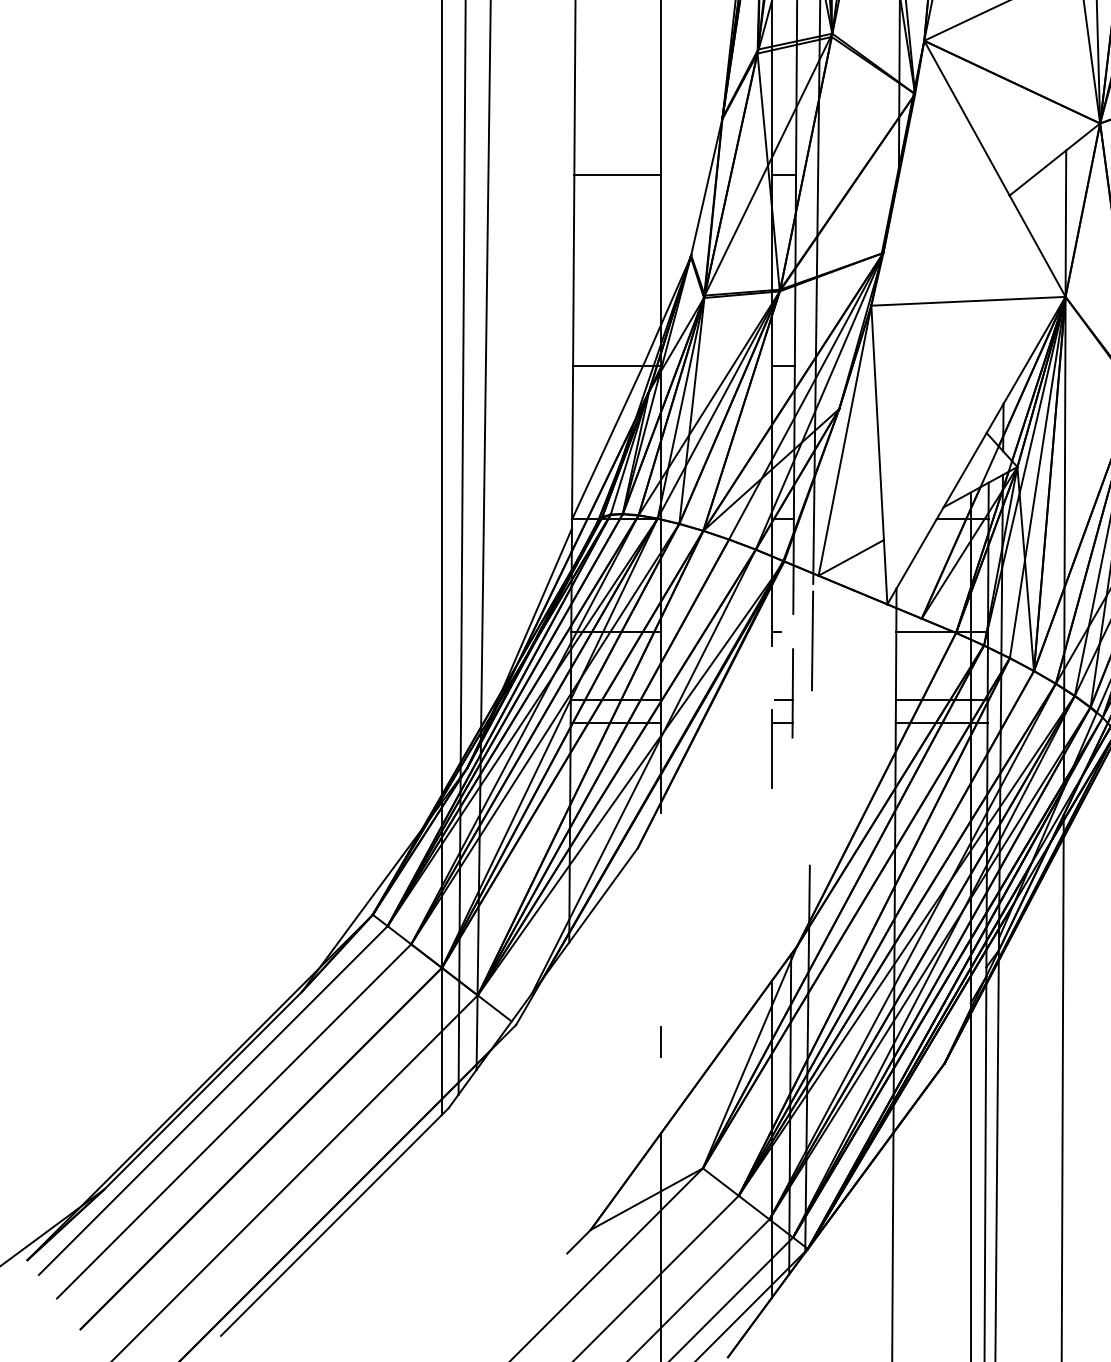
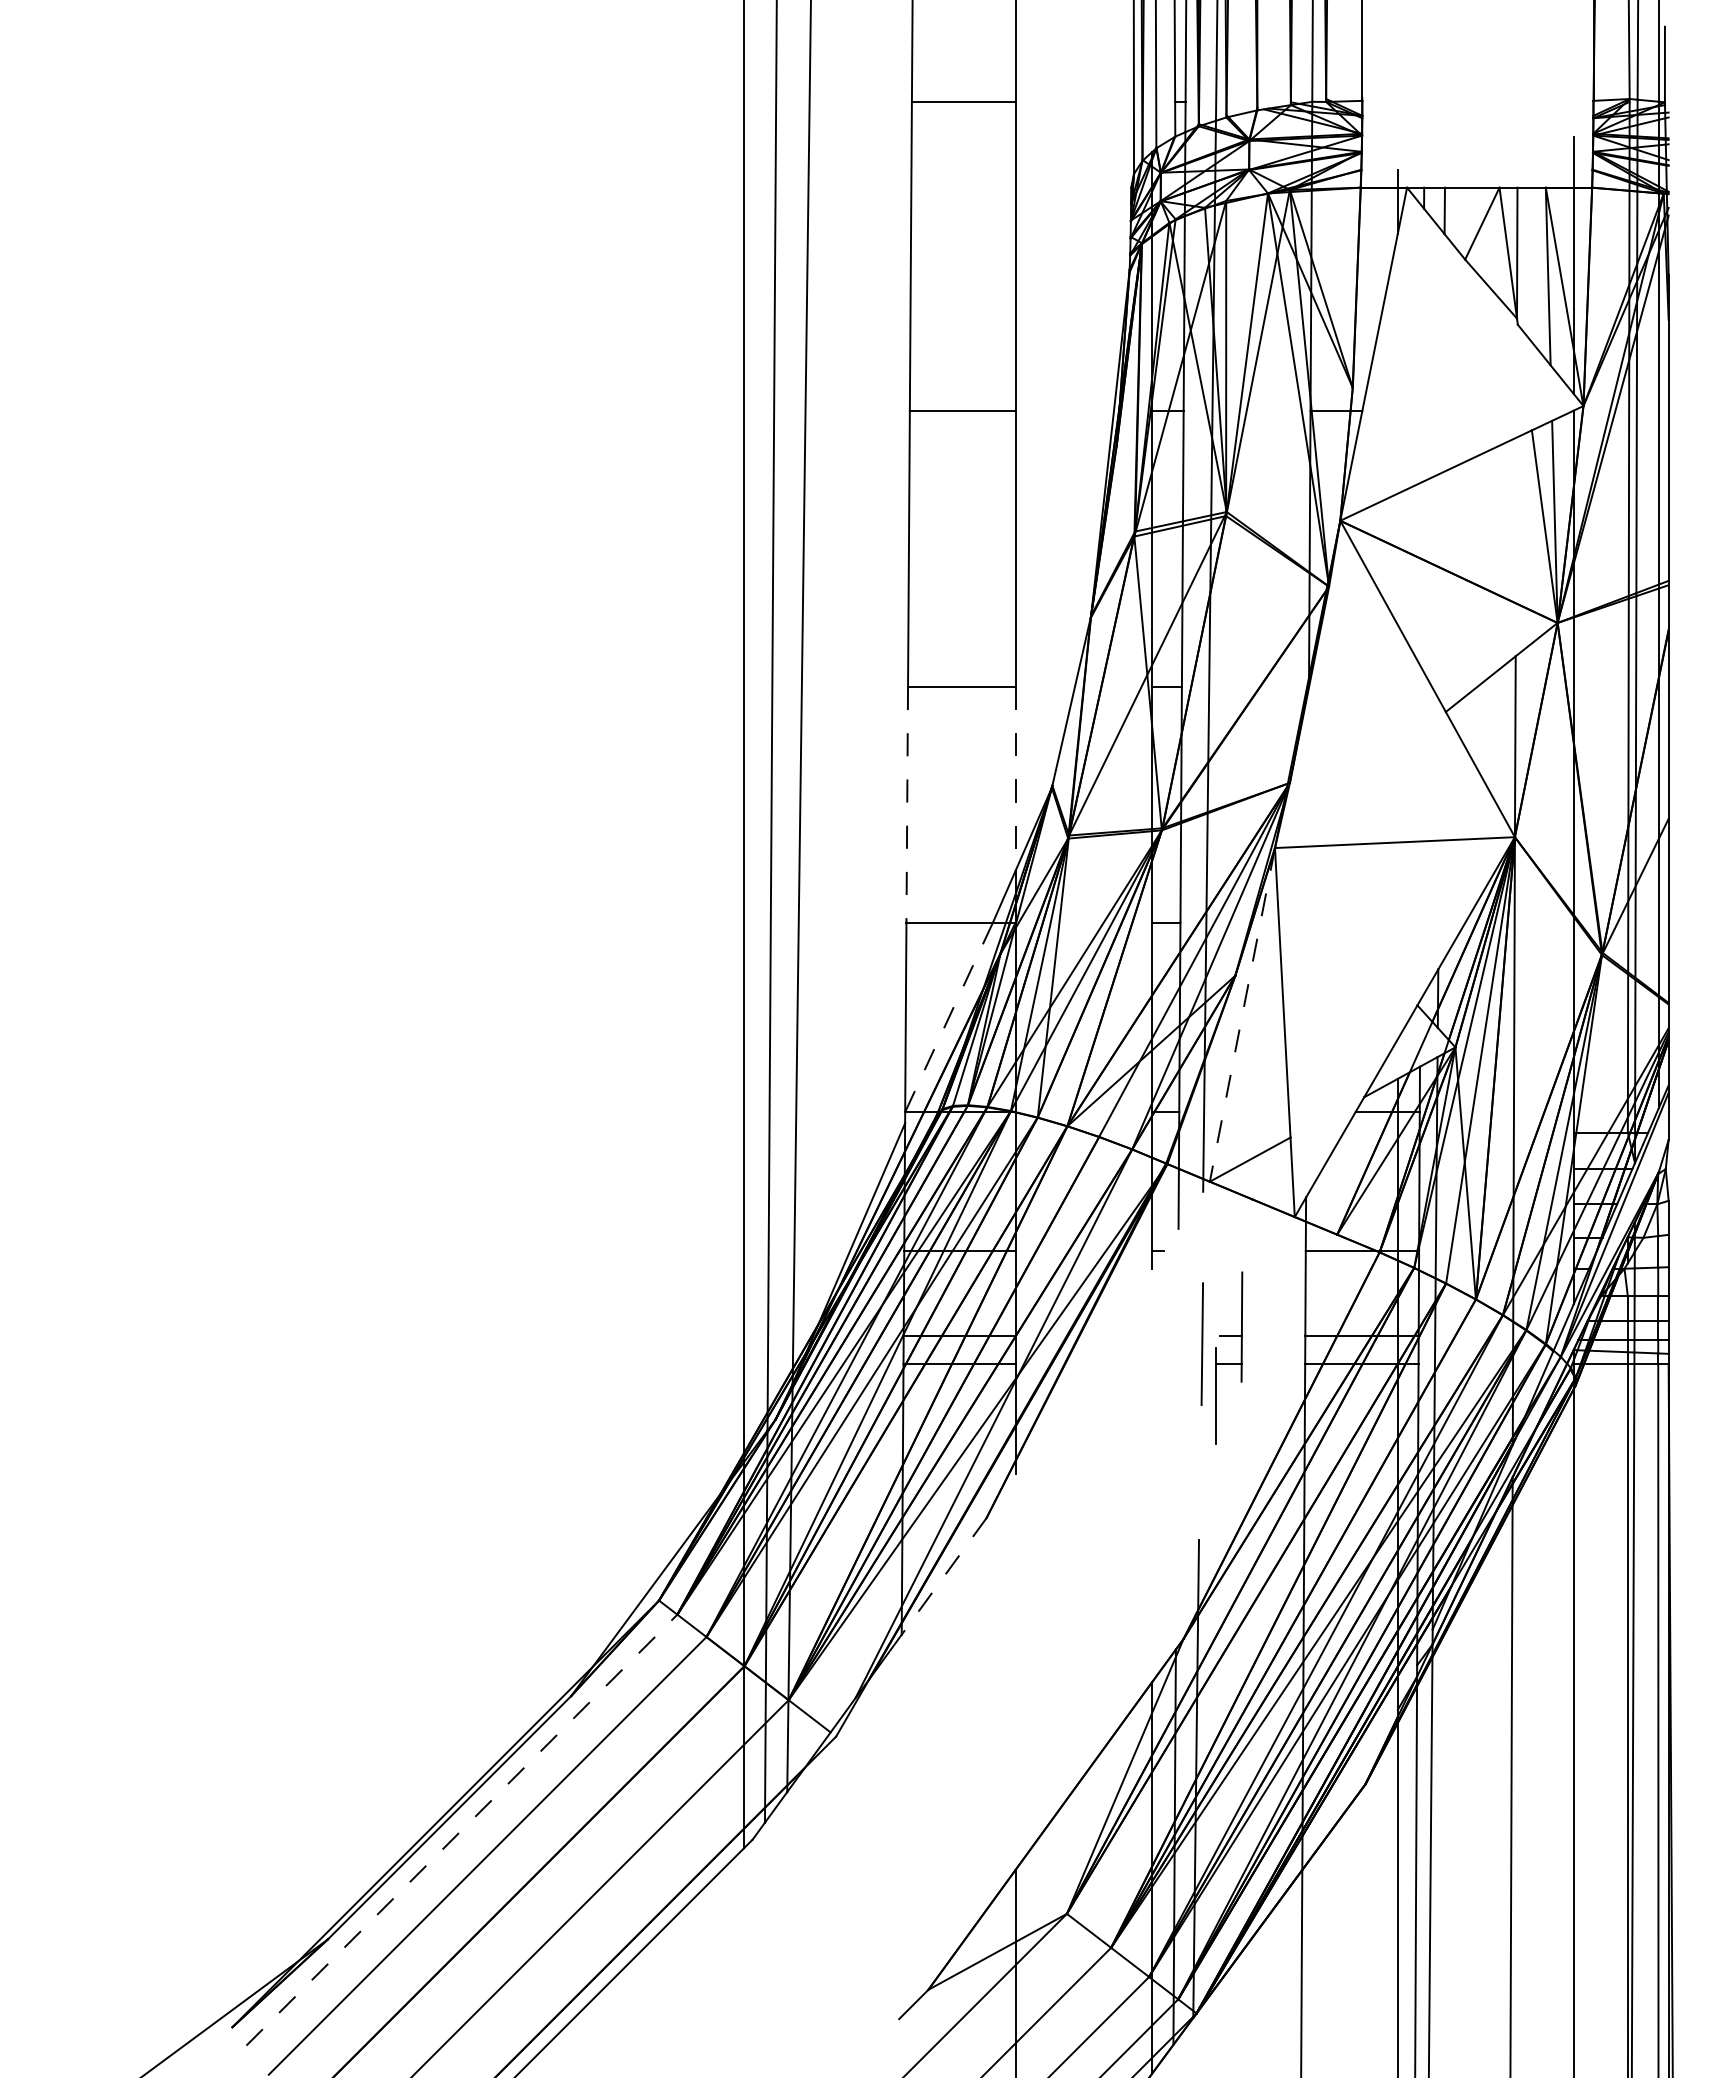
line: (661, 249) -> (1015, 778), solid -> dashed
line: (573, 270) -> (907, 804), solid -> dashed
line: (845, 440) -> (1242, 1014), solid -> dashed
line: (607, 442) -> (949, 1016), solid -> dashed
line: (811, 640) -> (1201, 1343), moved
part: (782, 718) -> (1229, 1357), moved
line: (603, 895) -> (943, 1576), solid -> dashed
line: (661, 1041) -> (1015, 1757), removed
line: (212, 1100) -> (461, 1830), solid -> dashed

